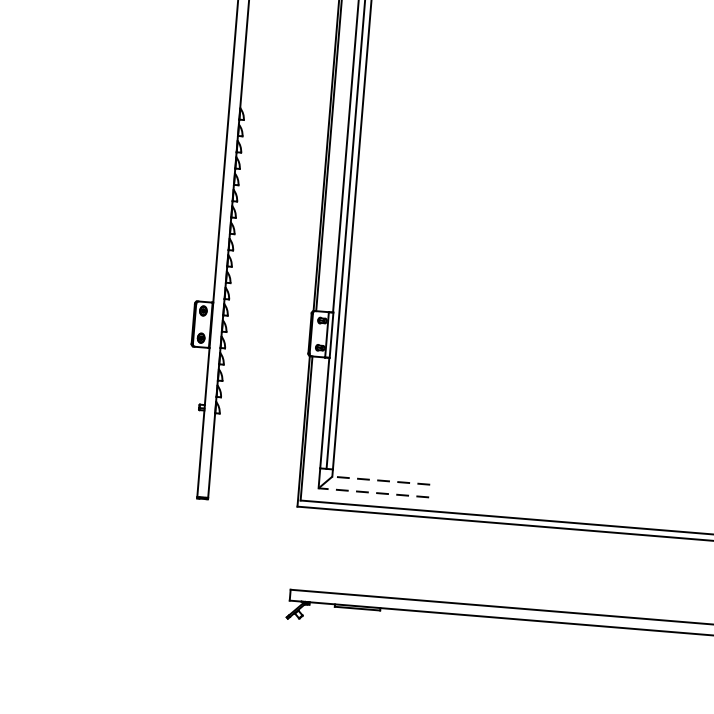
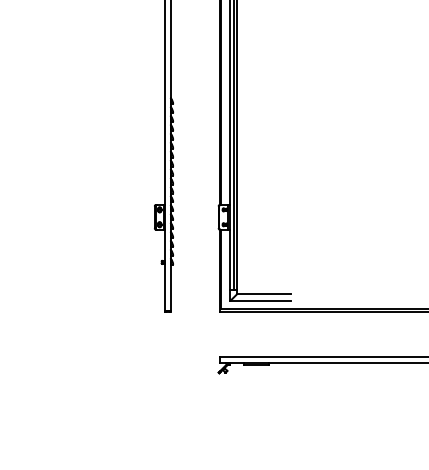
line: (380, 481) -> (263, 294), dashed -> solid
line: (373, 493) -> (260, 301), dashed -> solid

